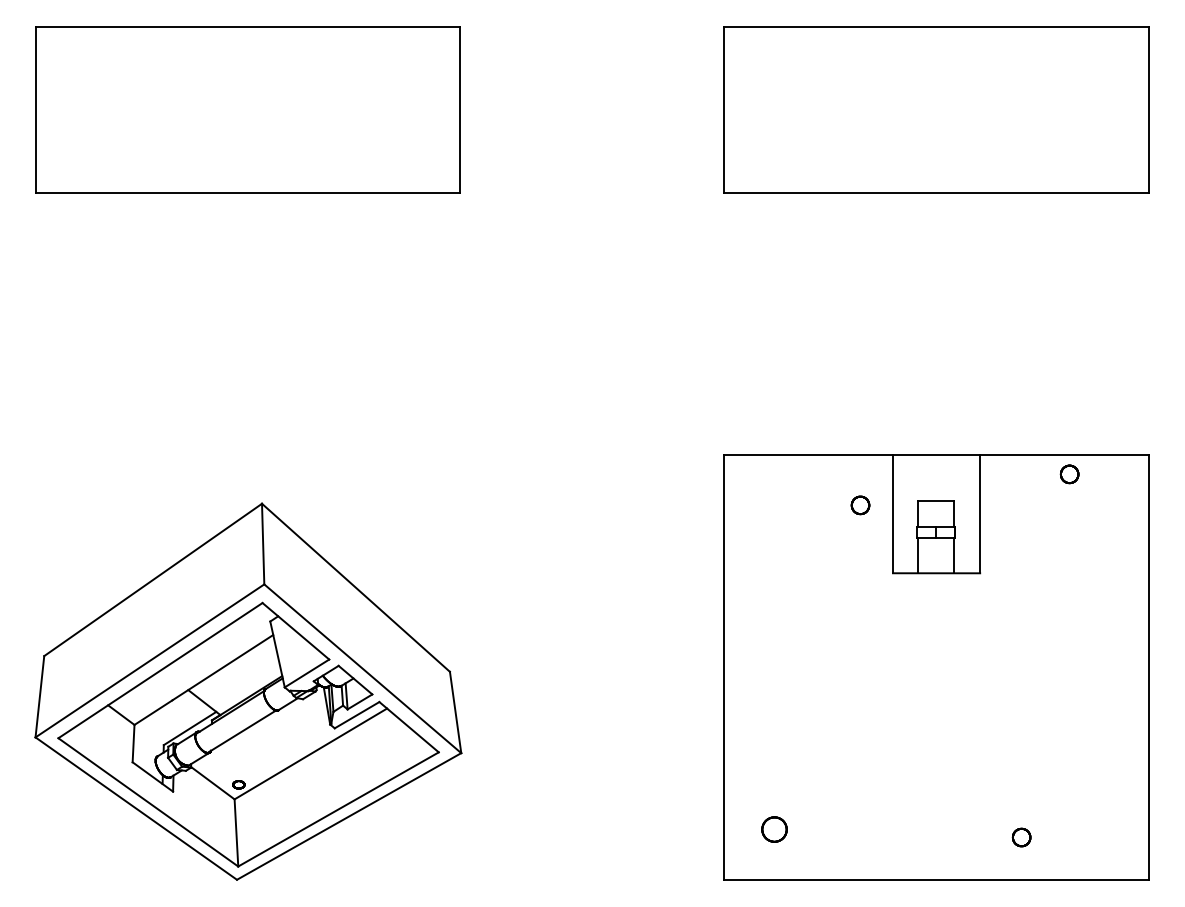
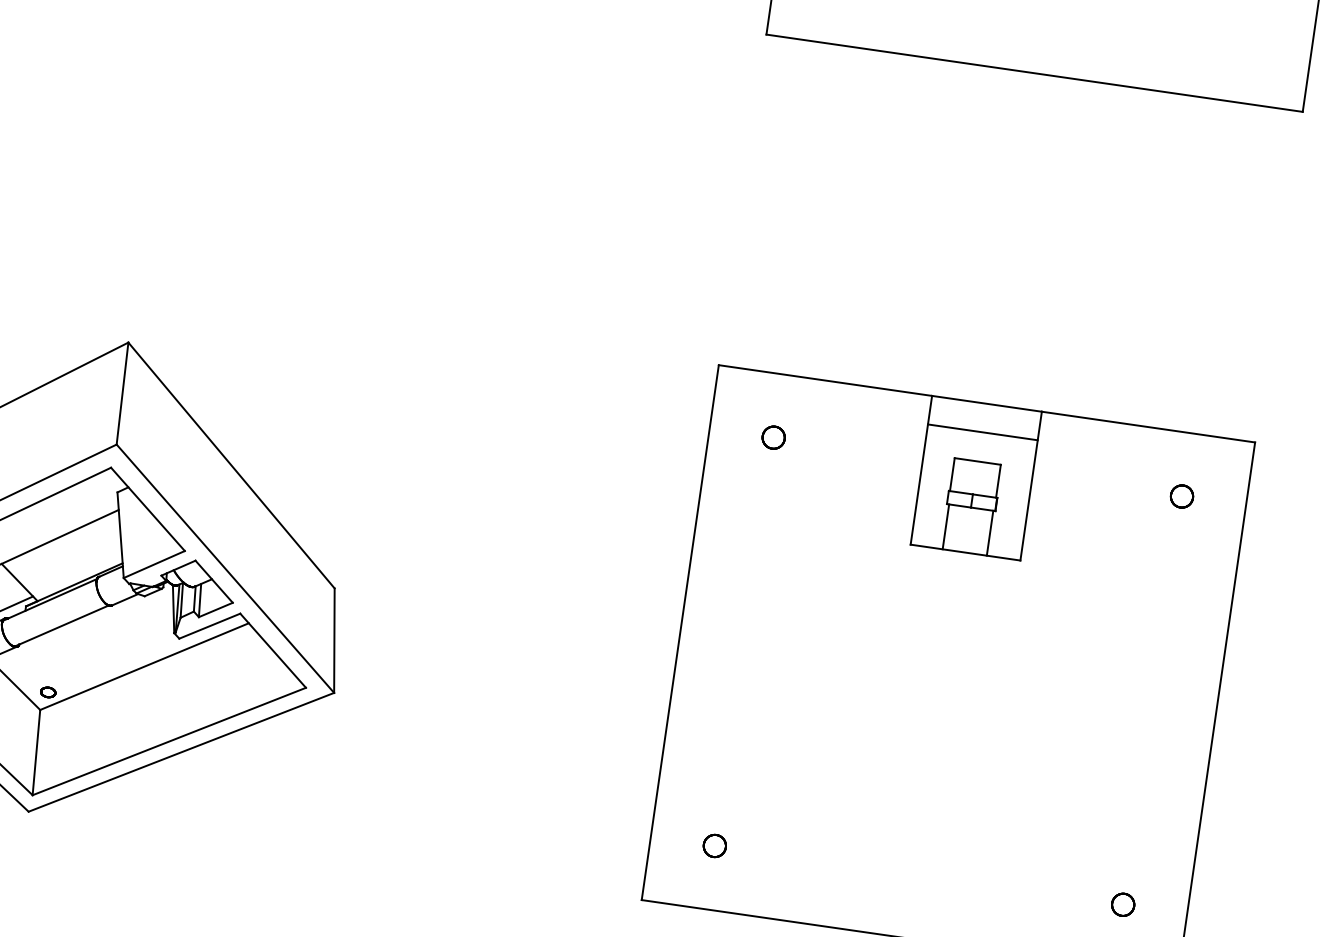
part: (1069, 474) -> (1181, 496), moved
line: (936, 477) -> (982, 431), added
part: (860, 505) -> (773, 437), moved
part: (774, 829) -> (714, 845), size x0.71
part: (1021, 837) -> (1122, 904), moved

